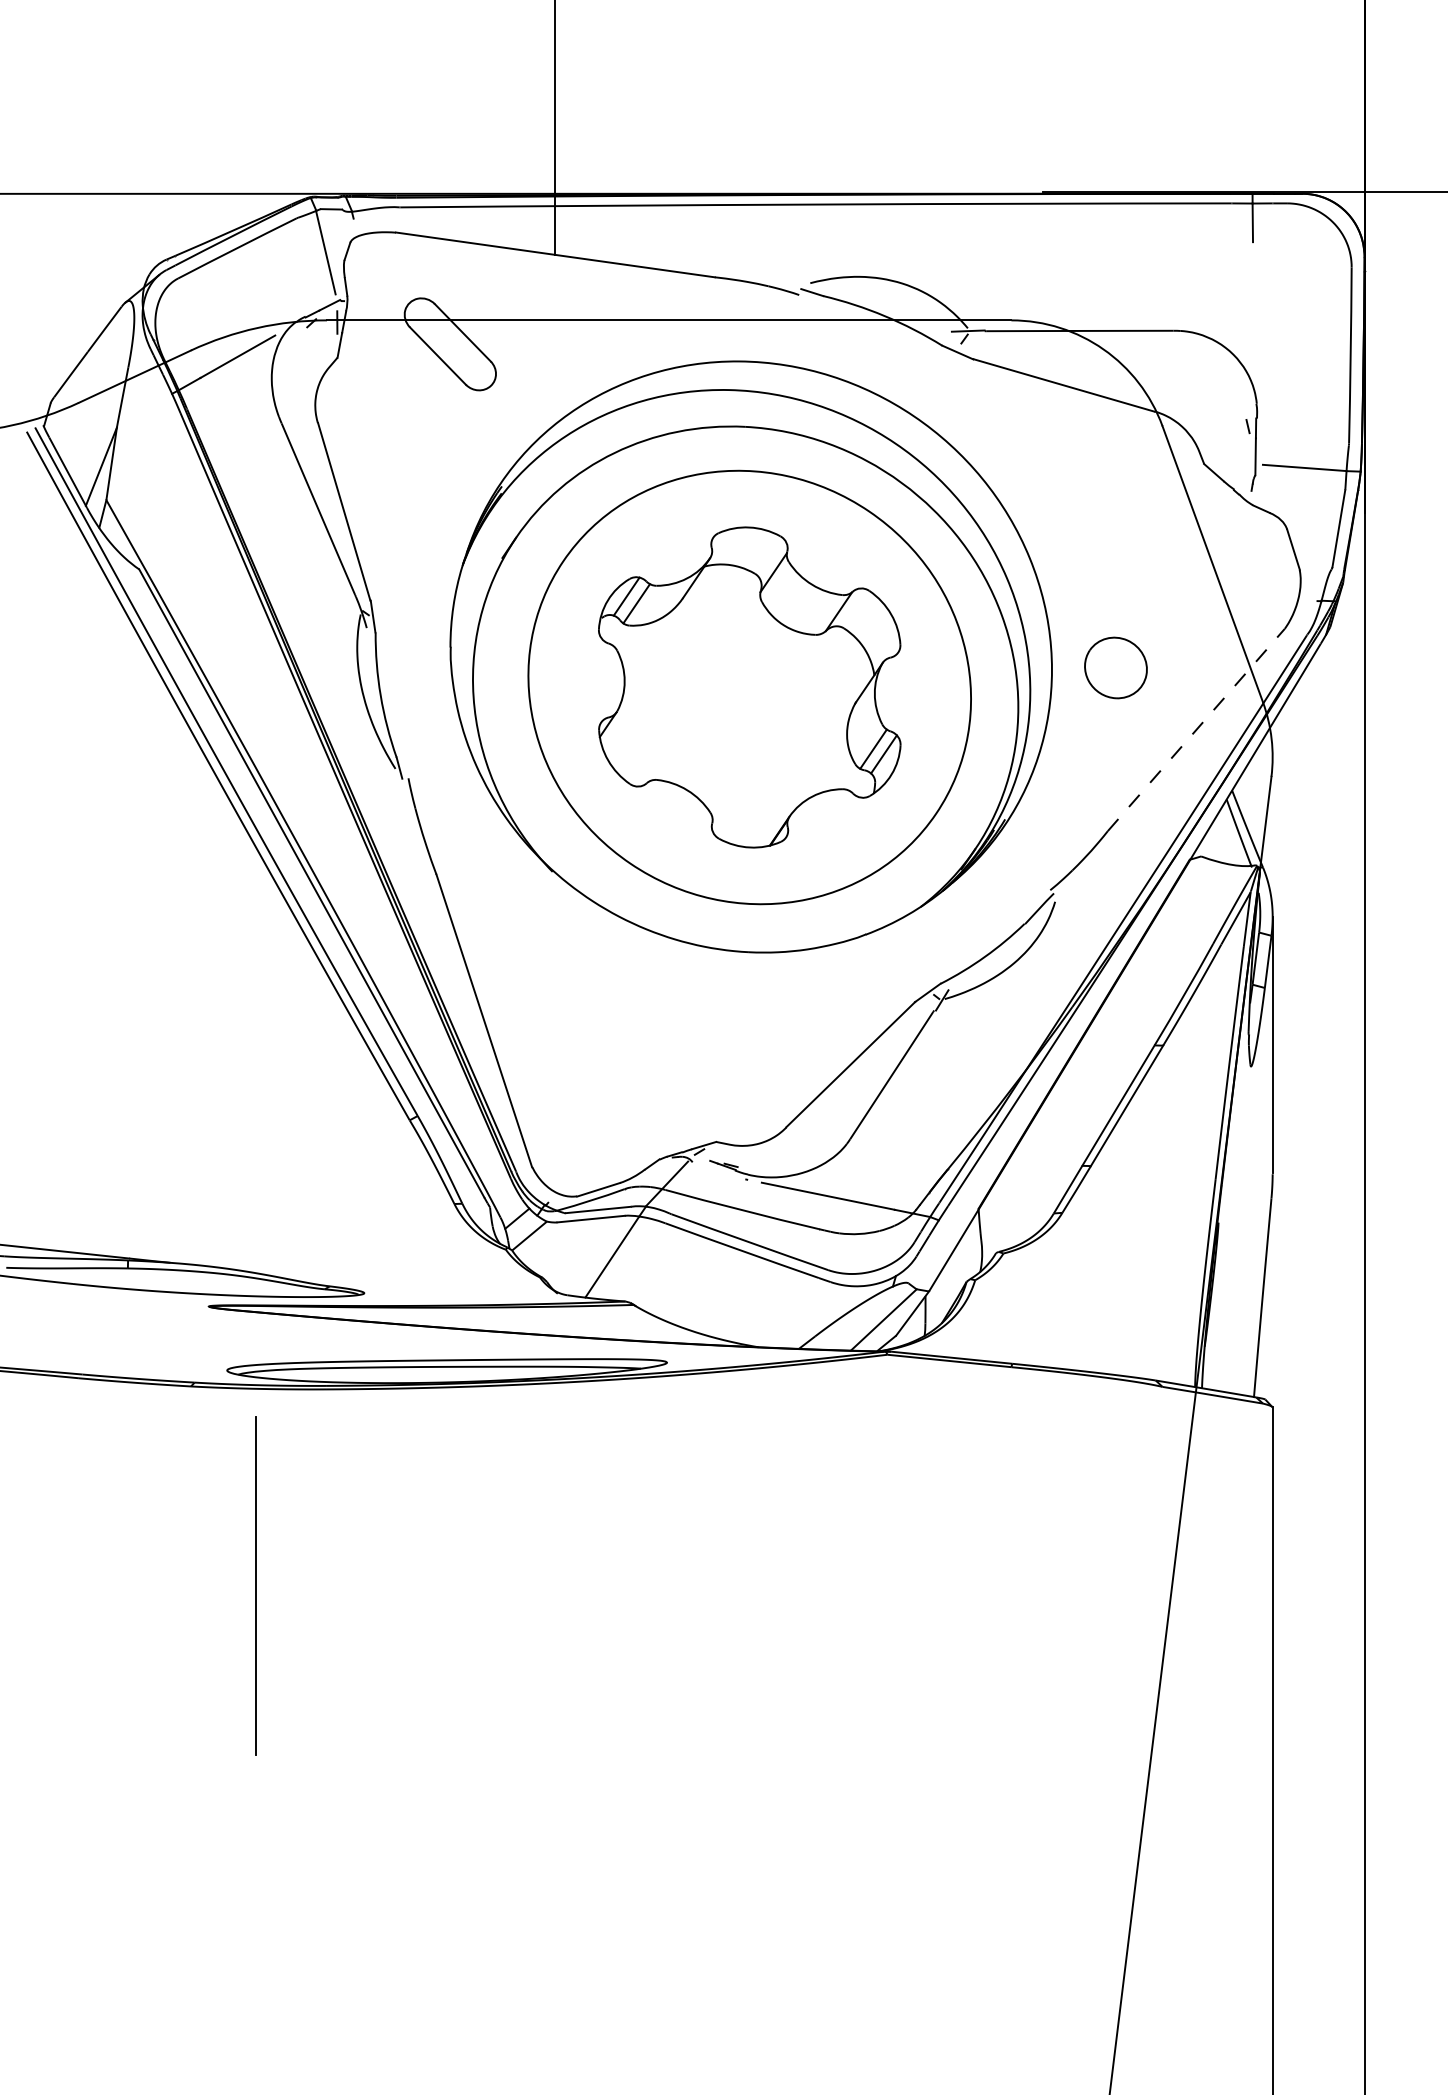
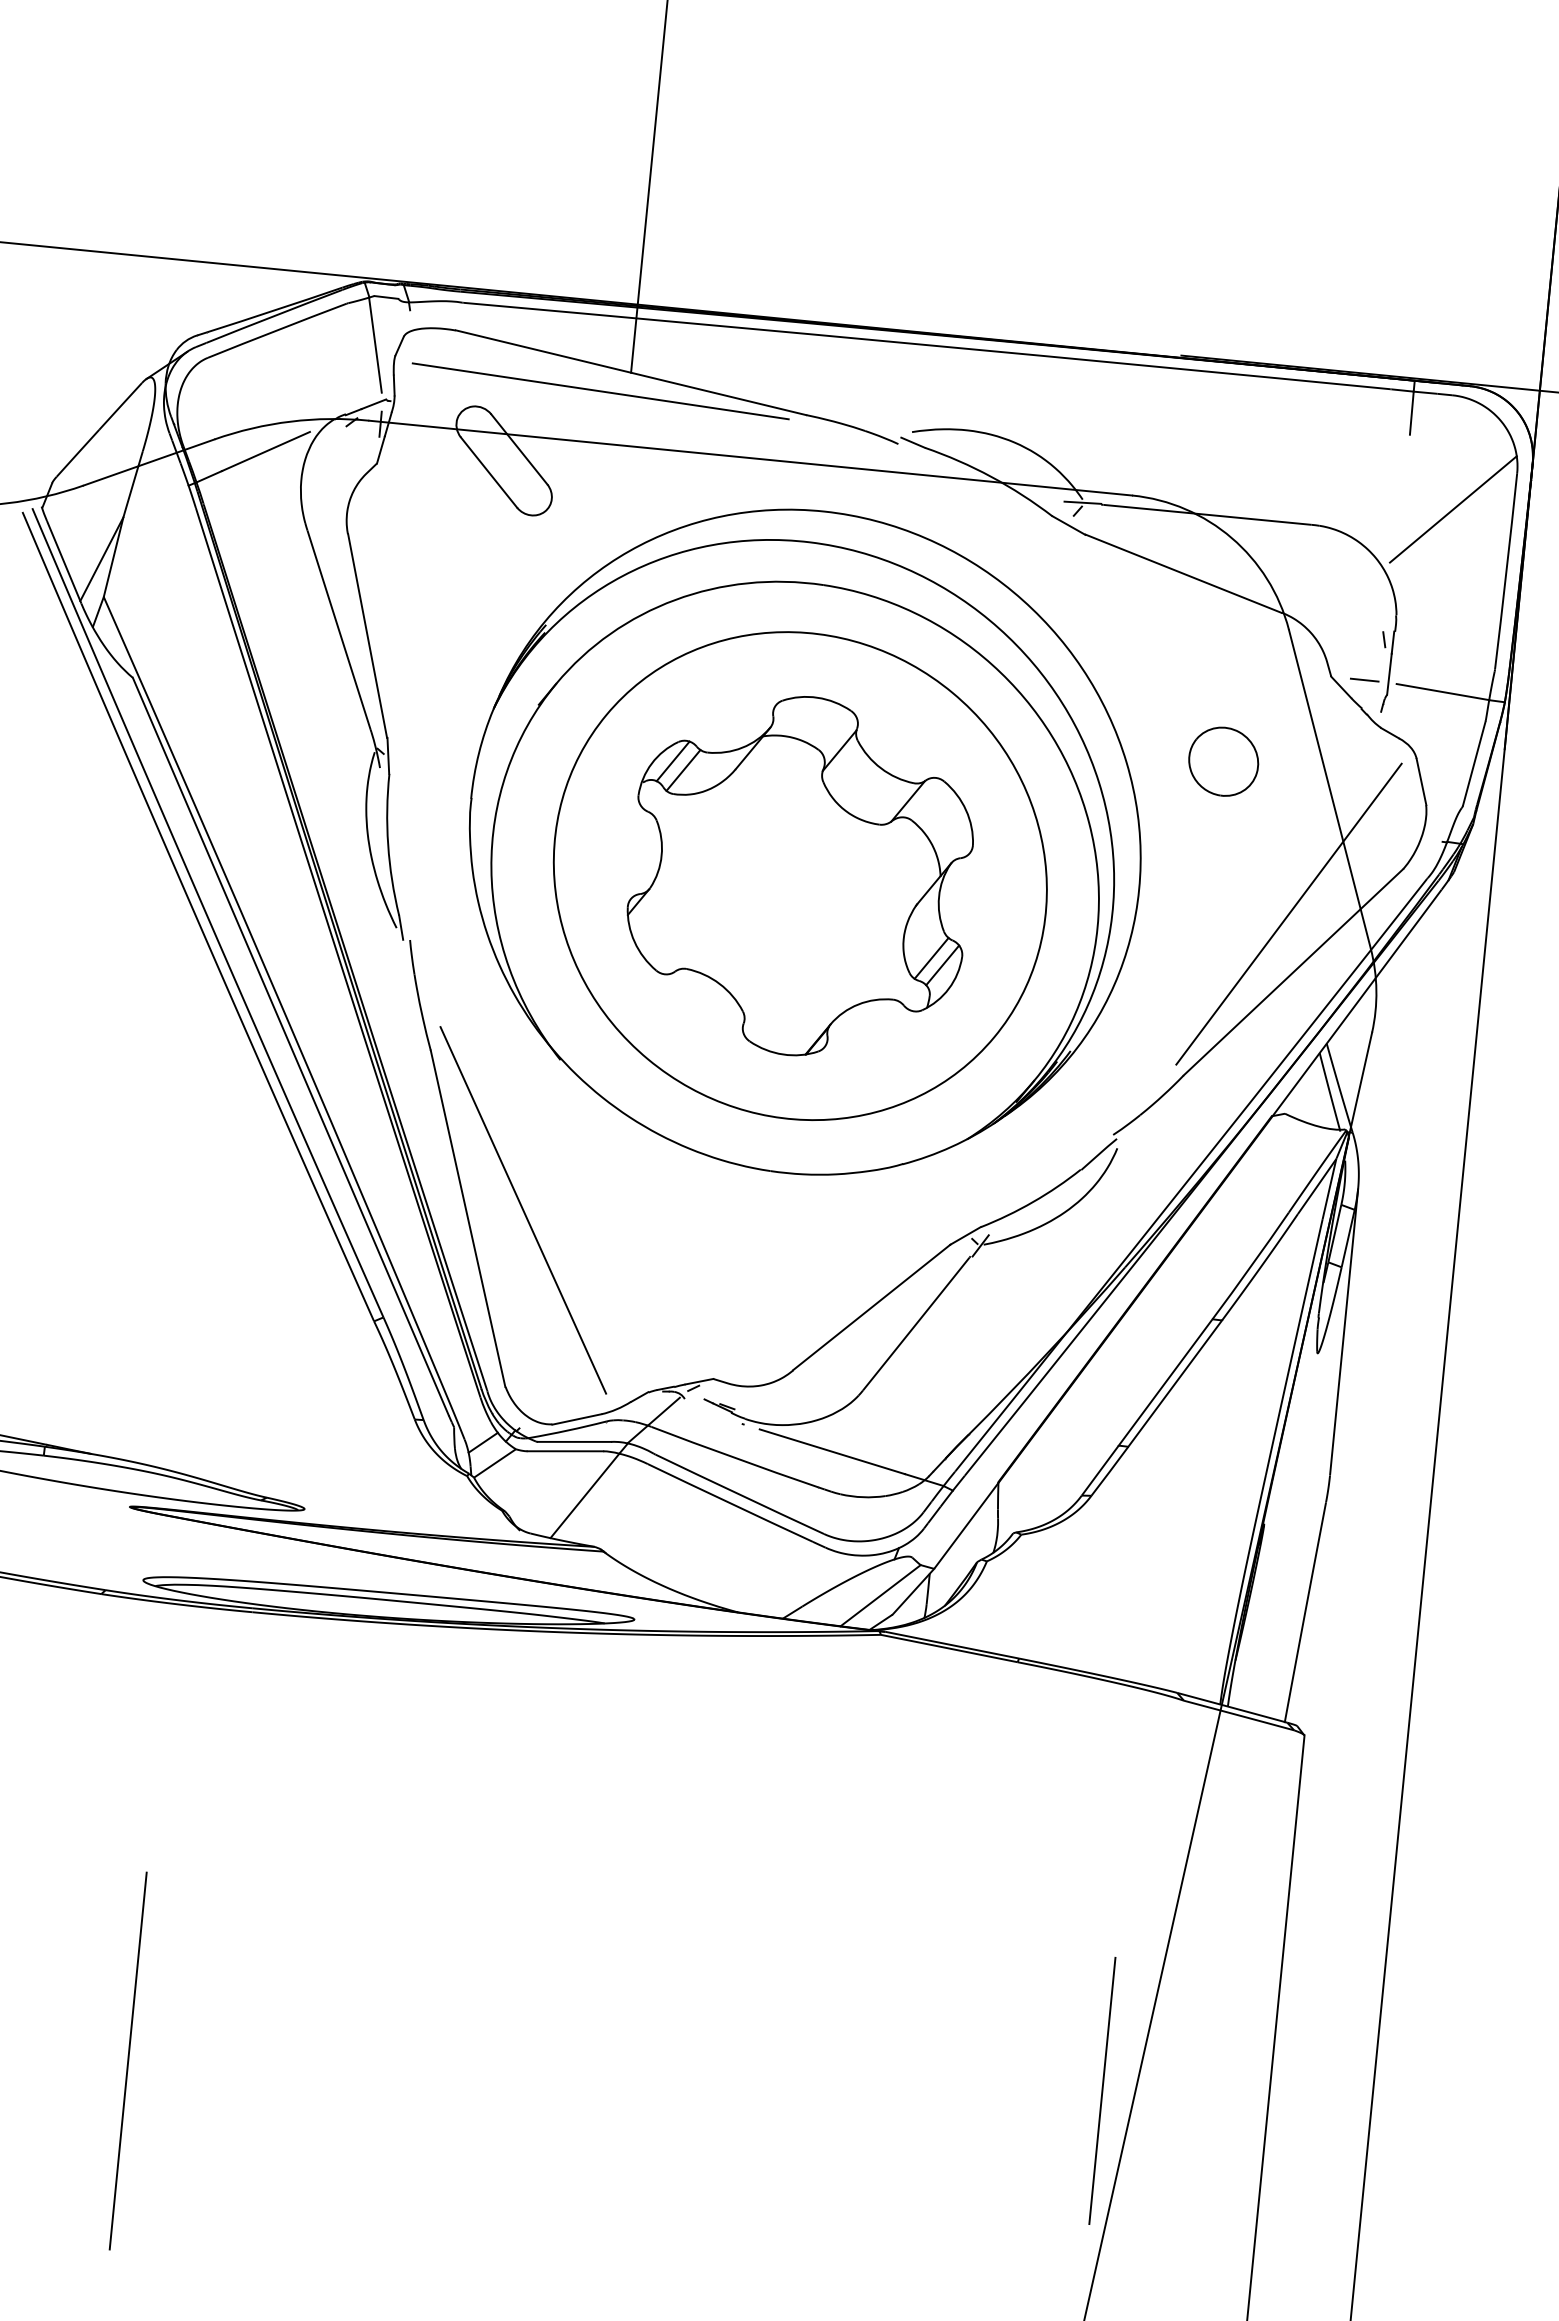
line: (529, 273) -> (600, 390), added
line: (1297, 304) -> (1452, 509), added
line: (1233, 464) -> (1363, 680), added
part: (1115, 667) -> (1223, 761), moved
line: (1187, 678) -> (1289, 913), added
line: (1196, 729) -> (1293, 971), dashed -> solid
line: (532, 1008) -> (523, 1210), added
line: (255, 1585) -> (128, 2060), moved
line: (1124, 1740) -> (1102, 2090), added

